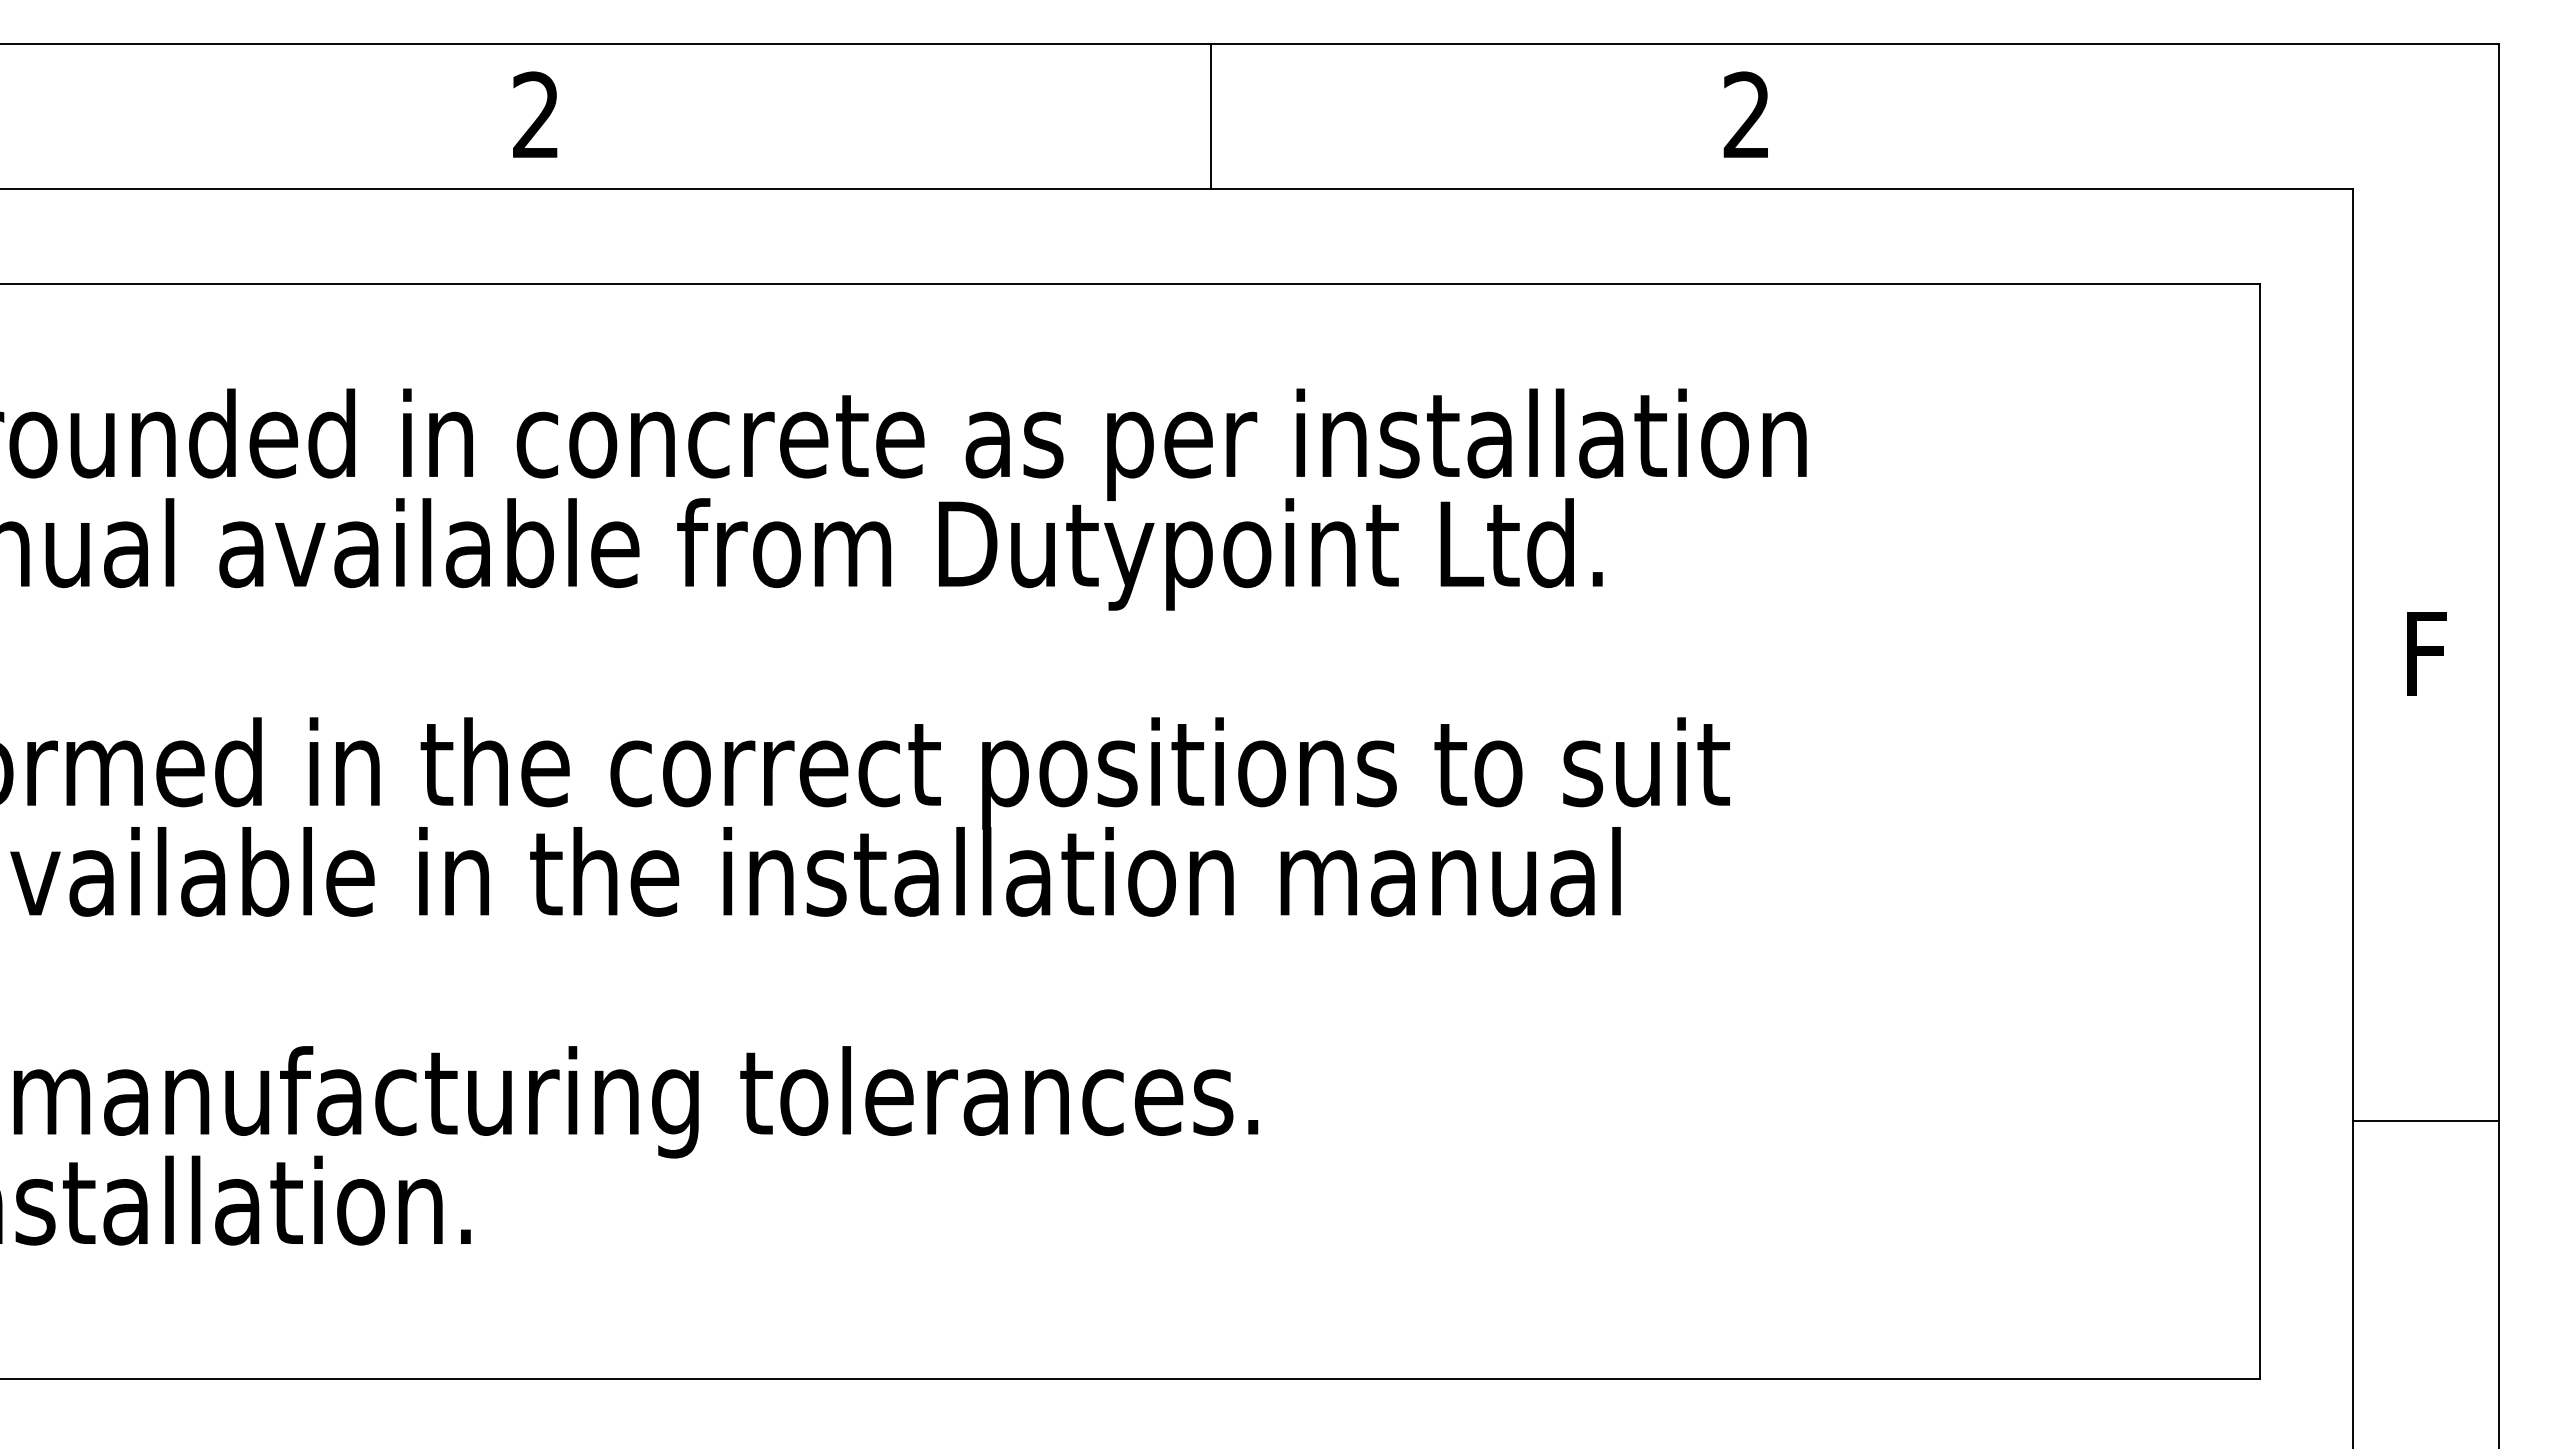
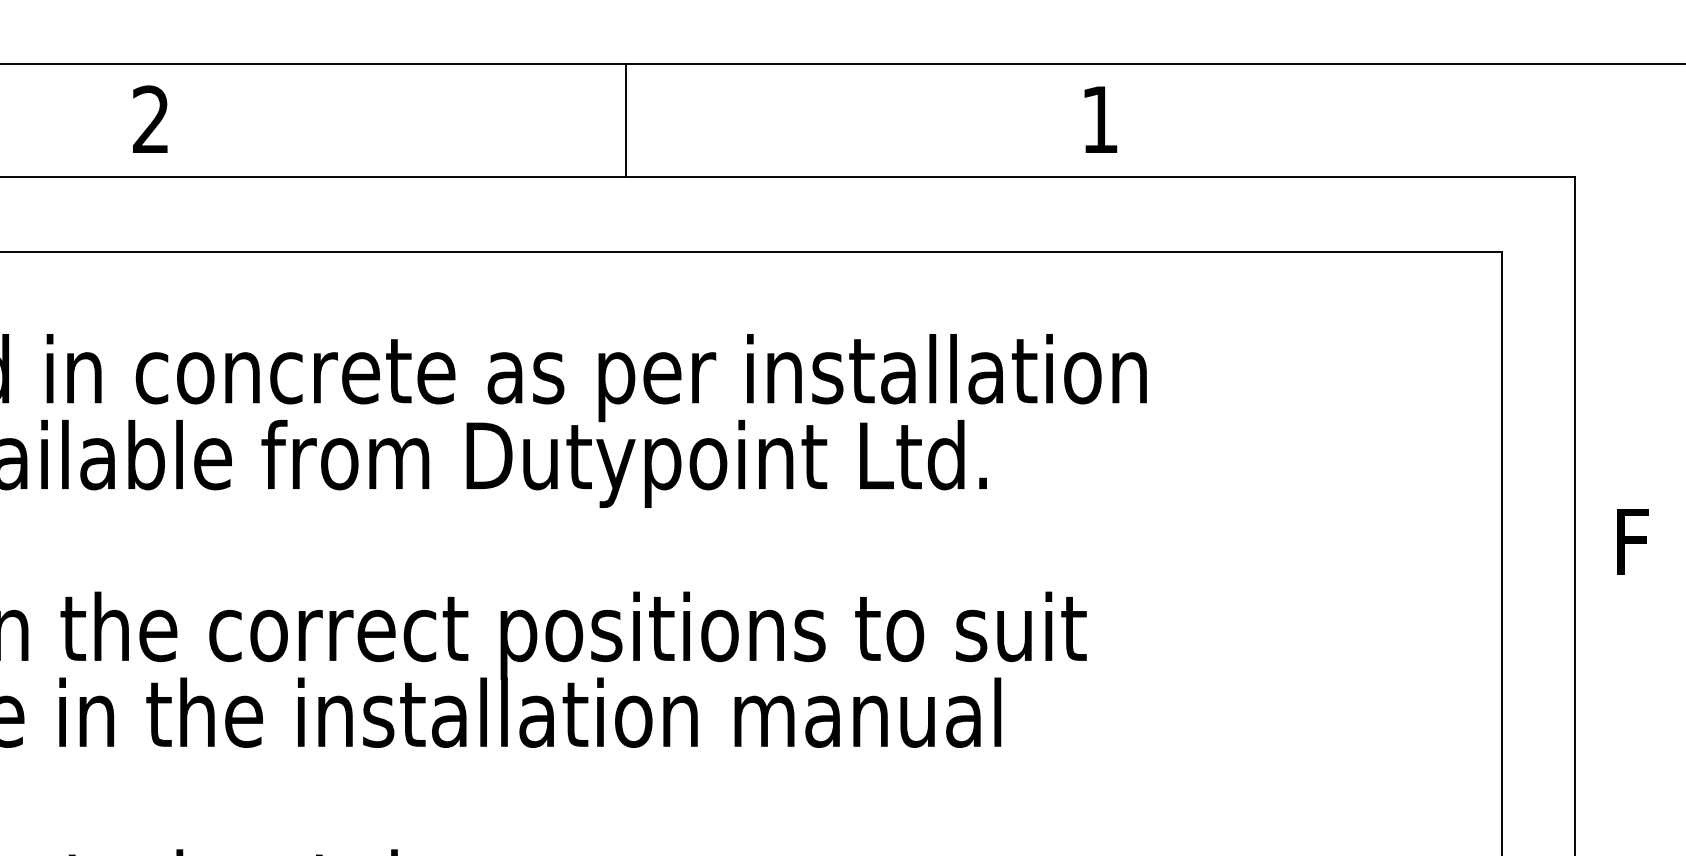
text: (1745, 114) -> (1098, 119), 2 -> 1
line: (1210, 115) -> (626, 119), moved

